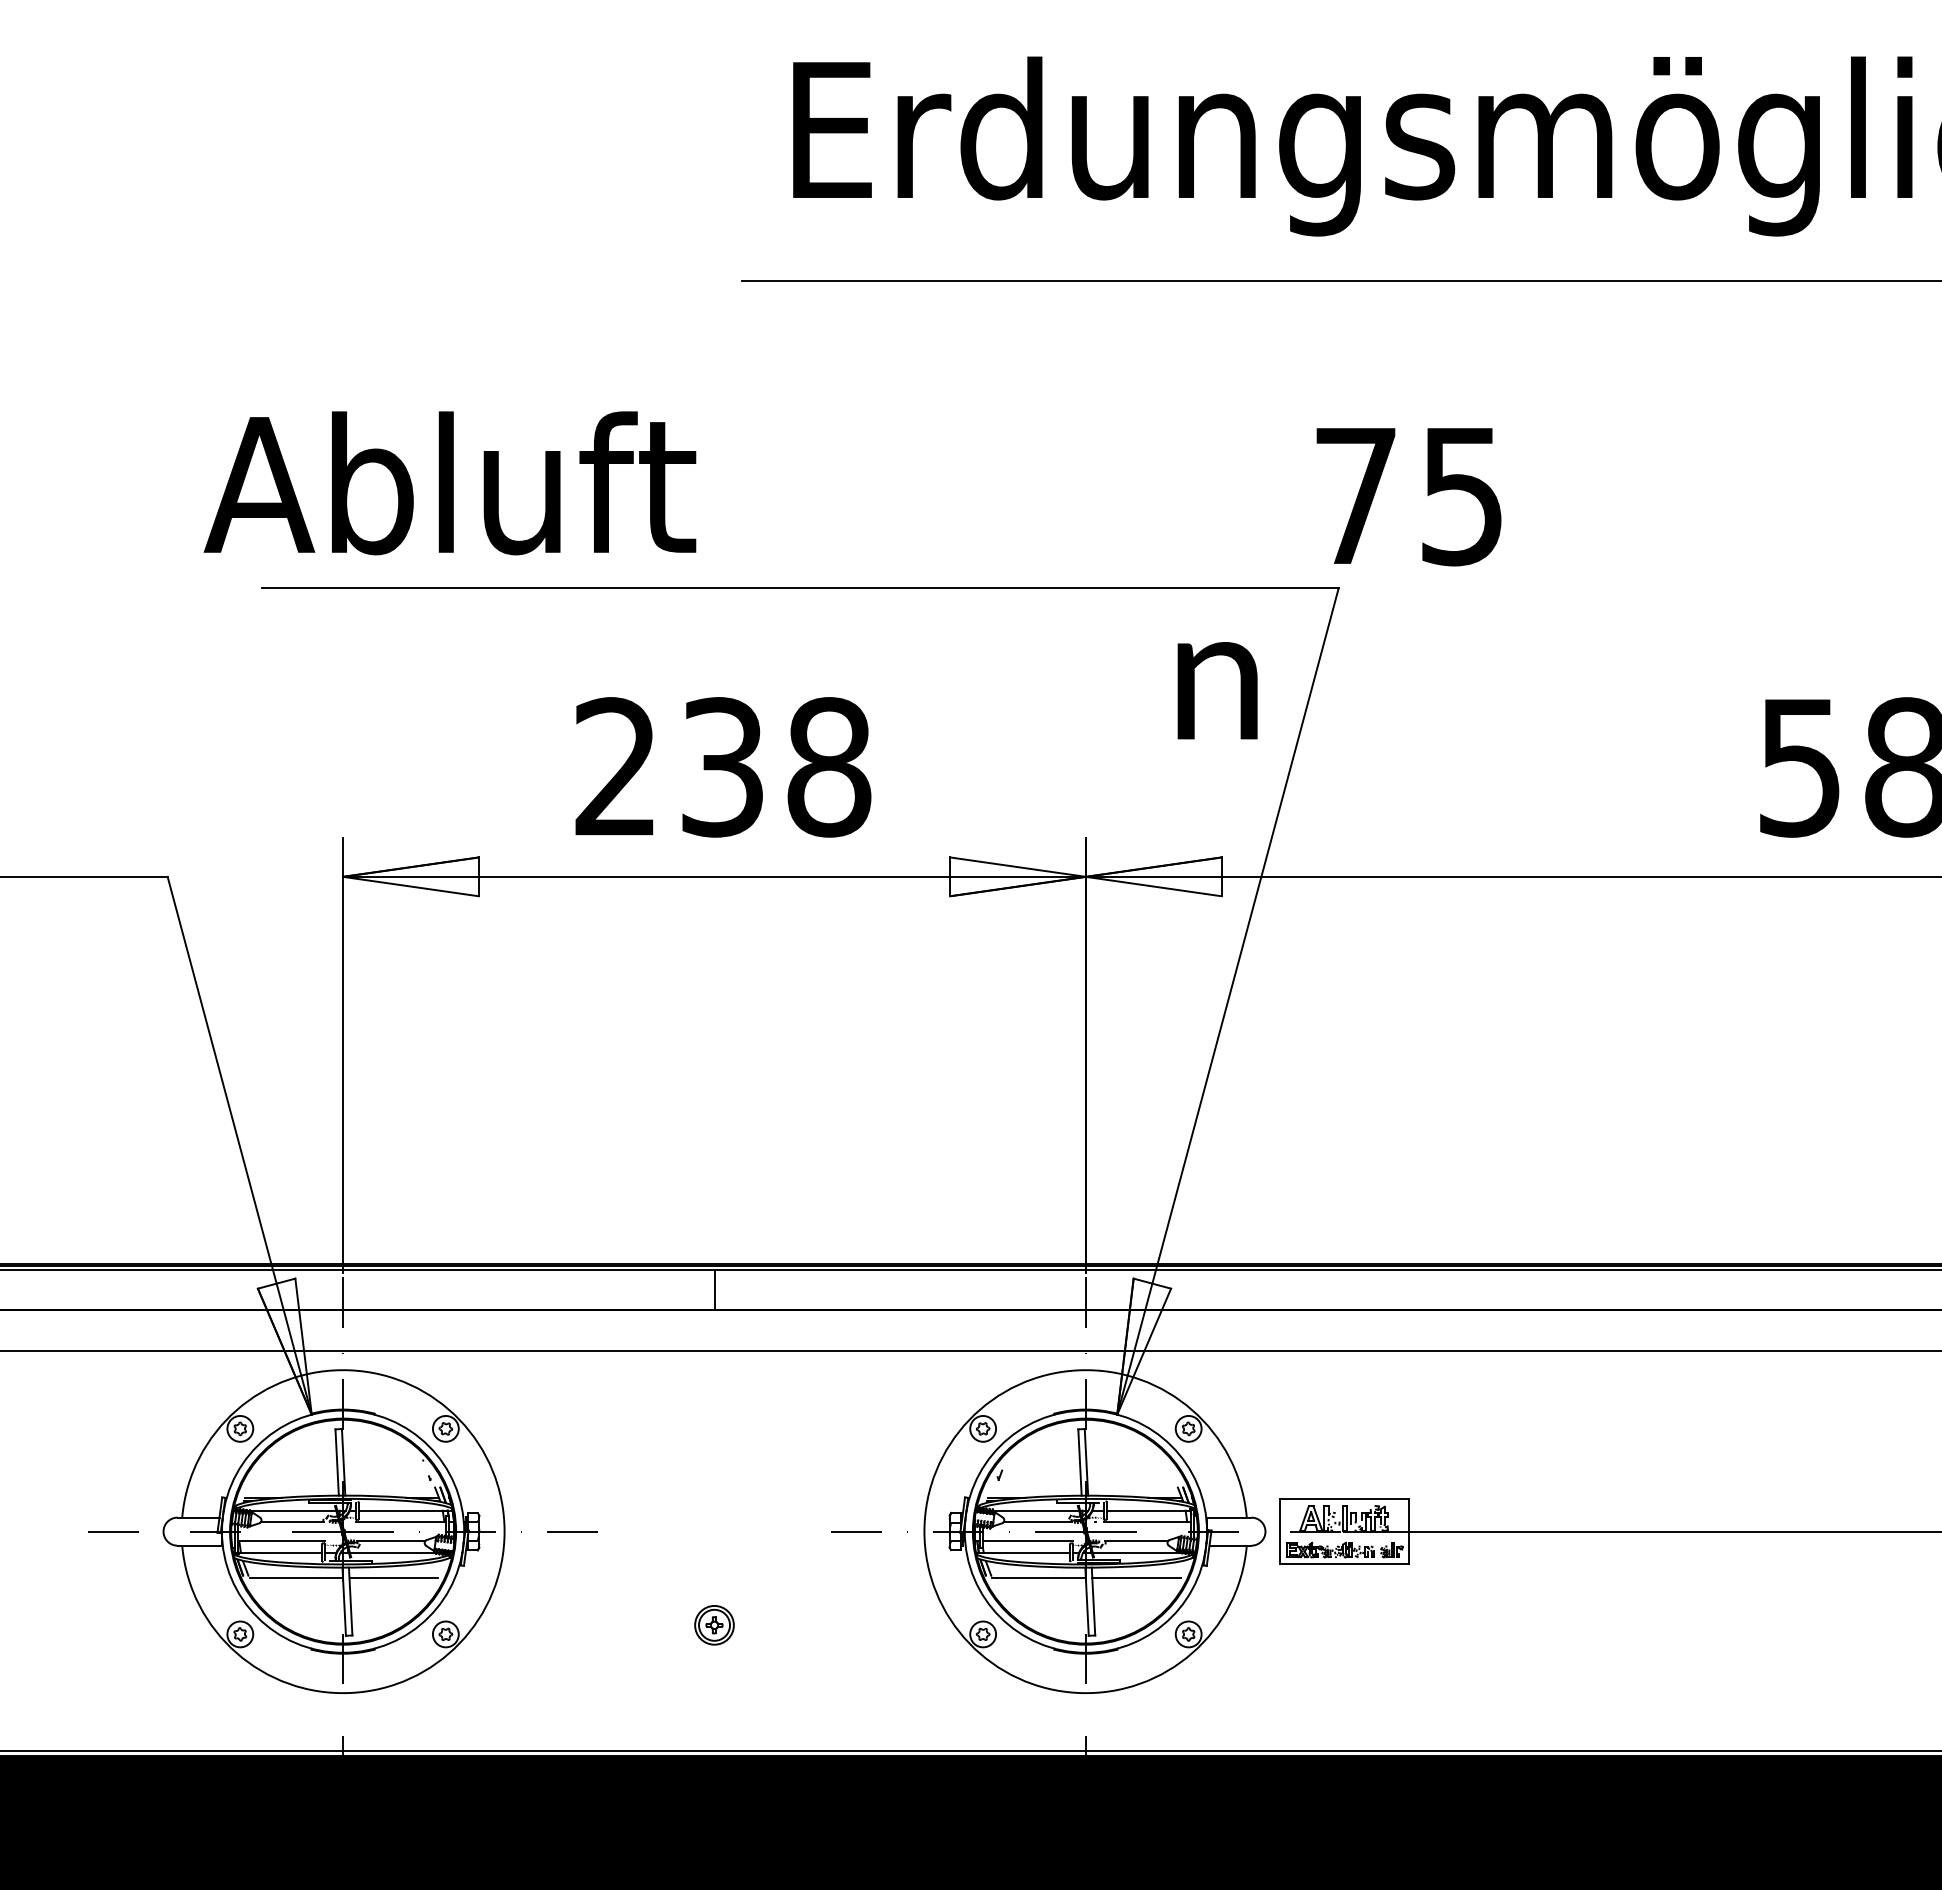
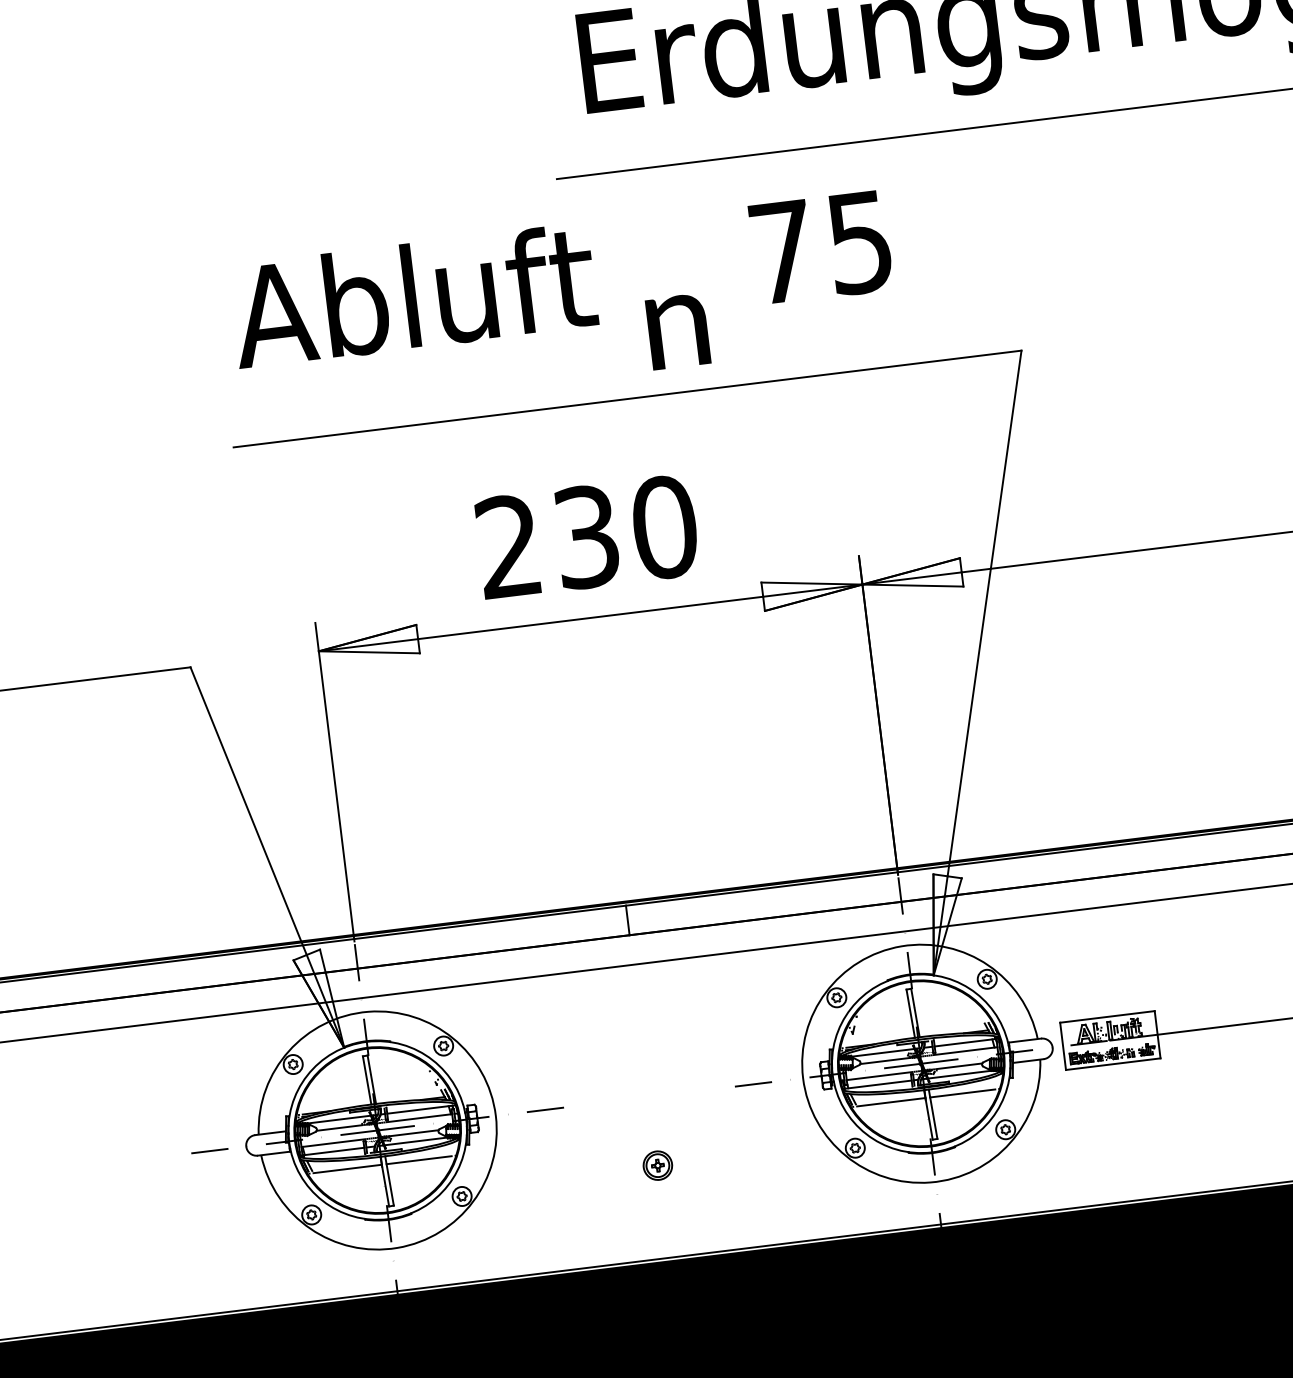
text: (449, 483) -> (412, 296), moved
text: (1408, 497) -> (820, 248), moved
text: (1217, 690) -> (678, 331), moved
text: (829, 767) -> (664, 527), 238 -> 230

